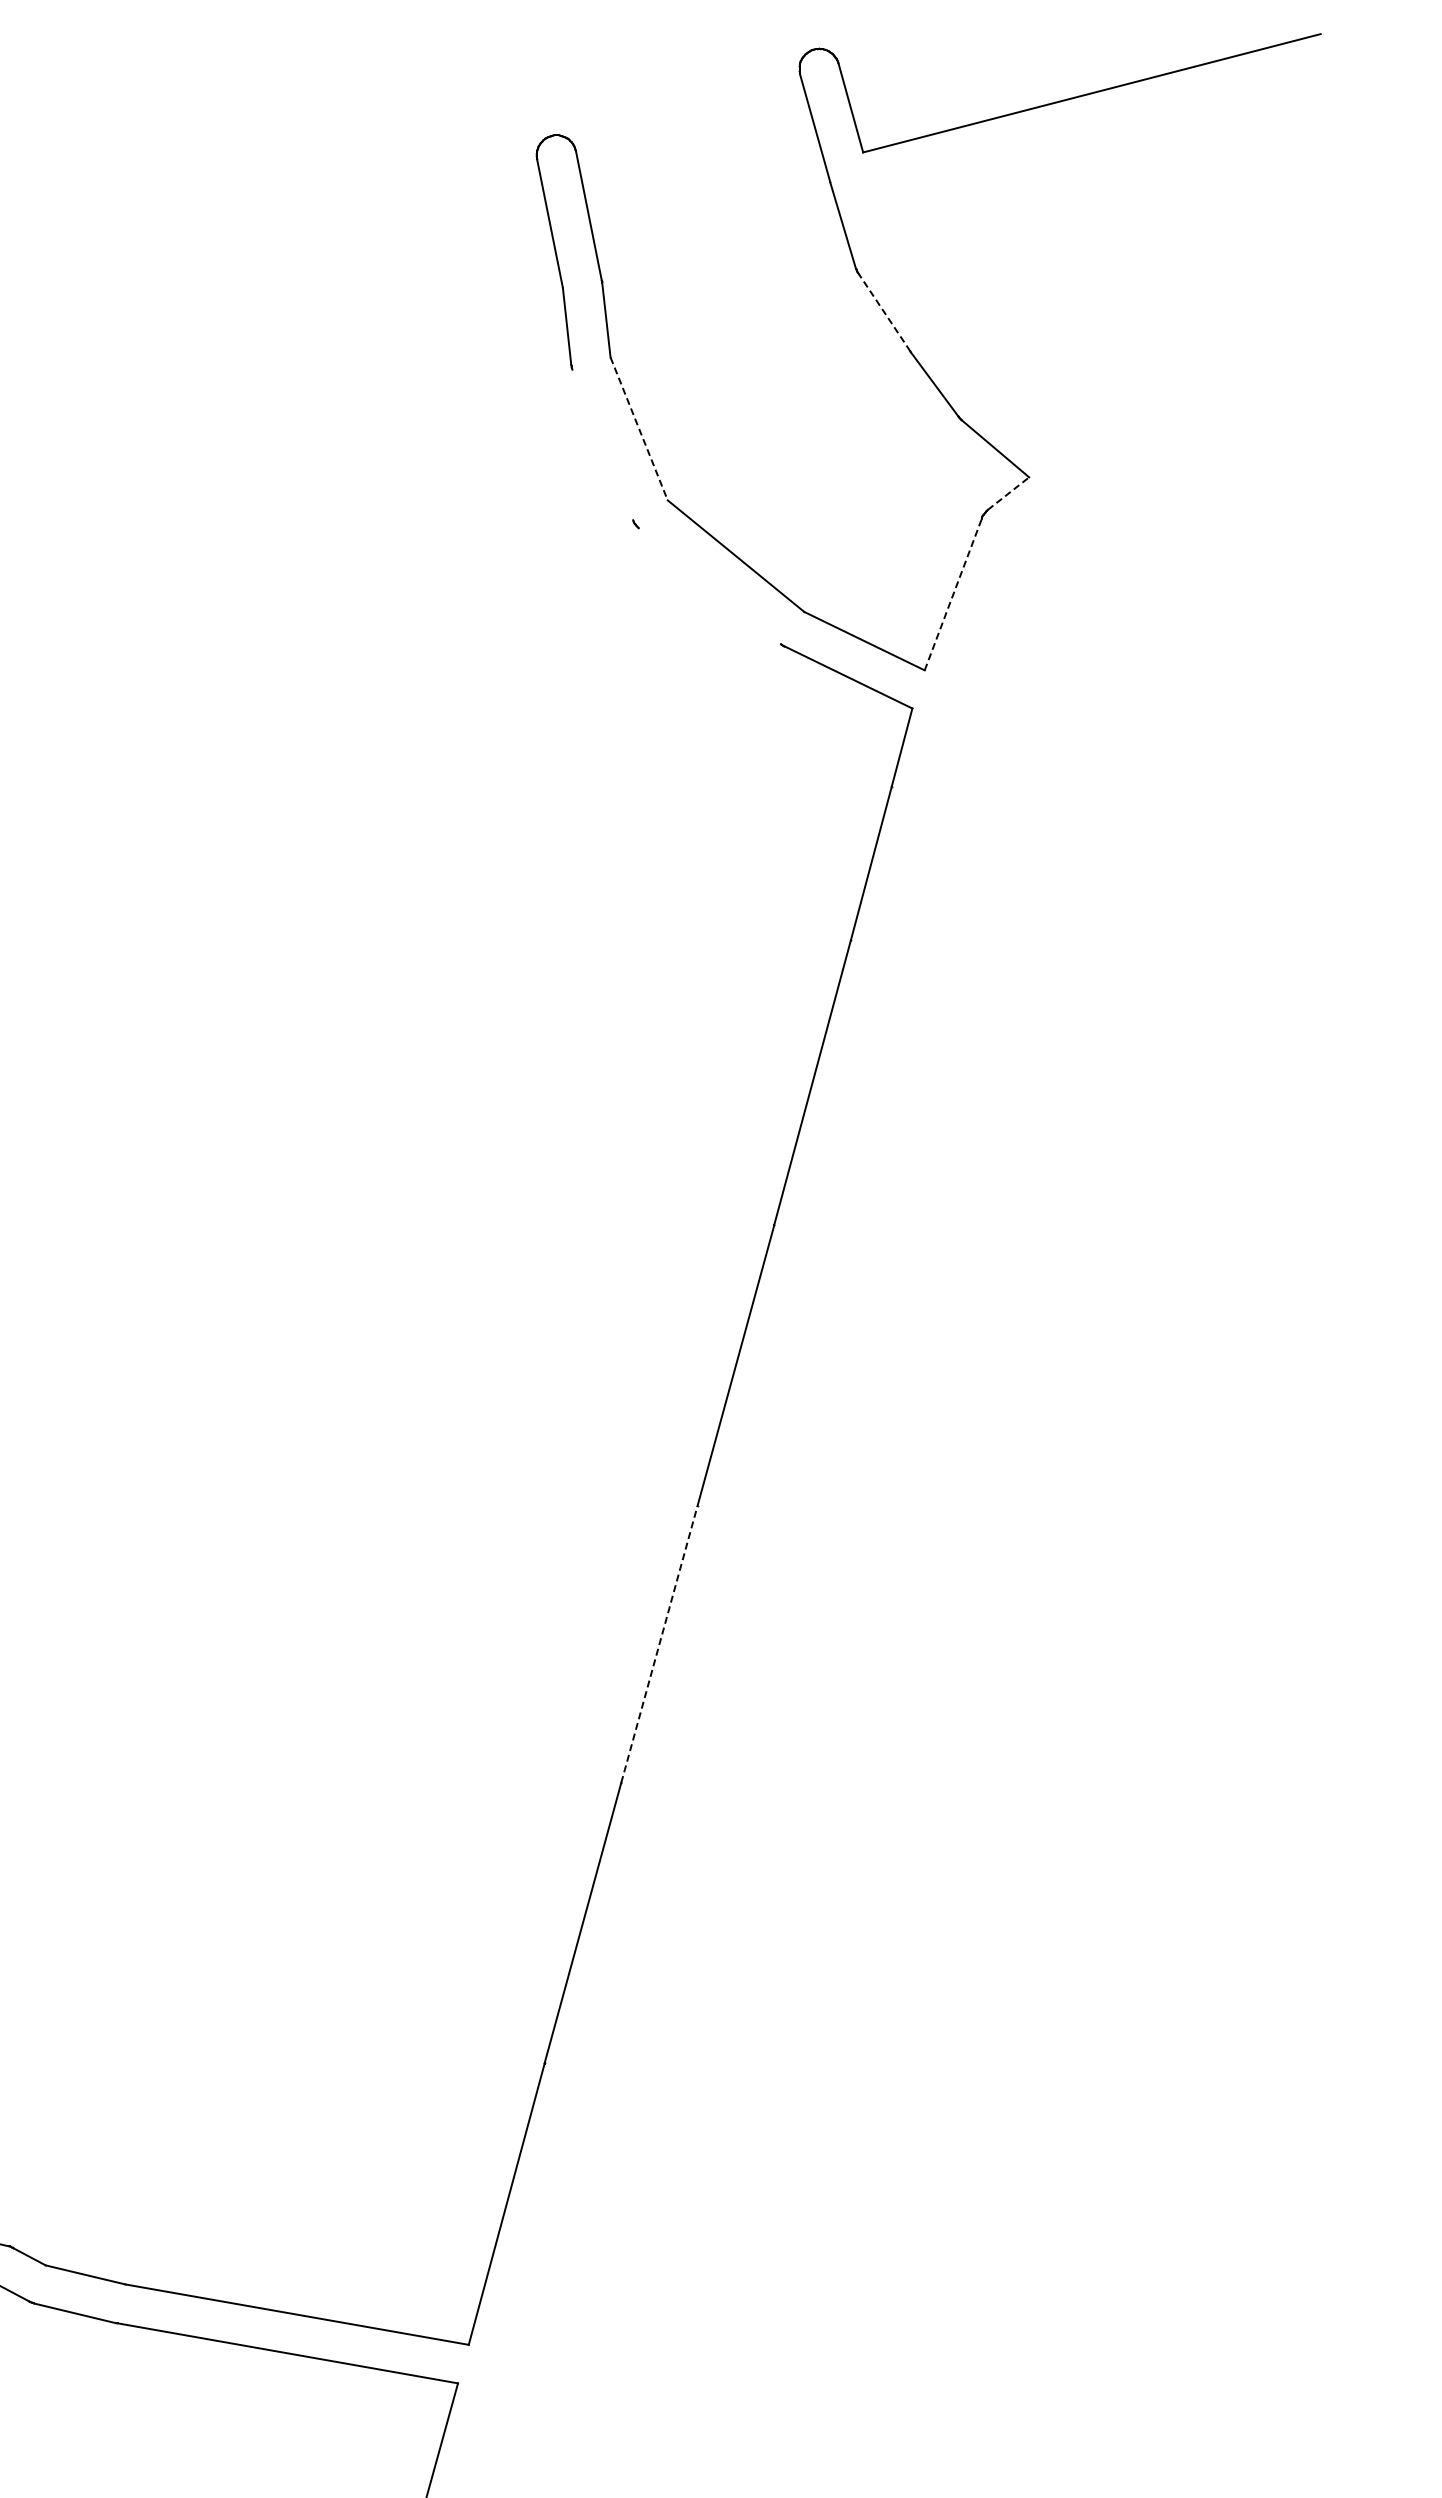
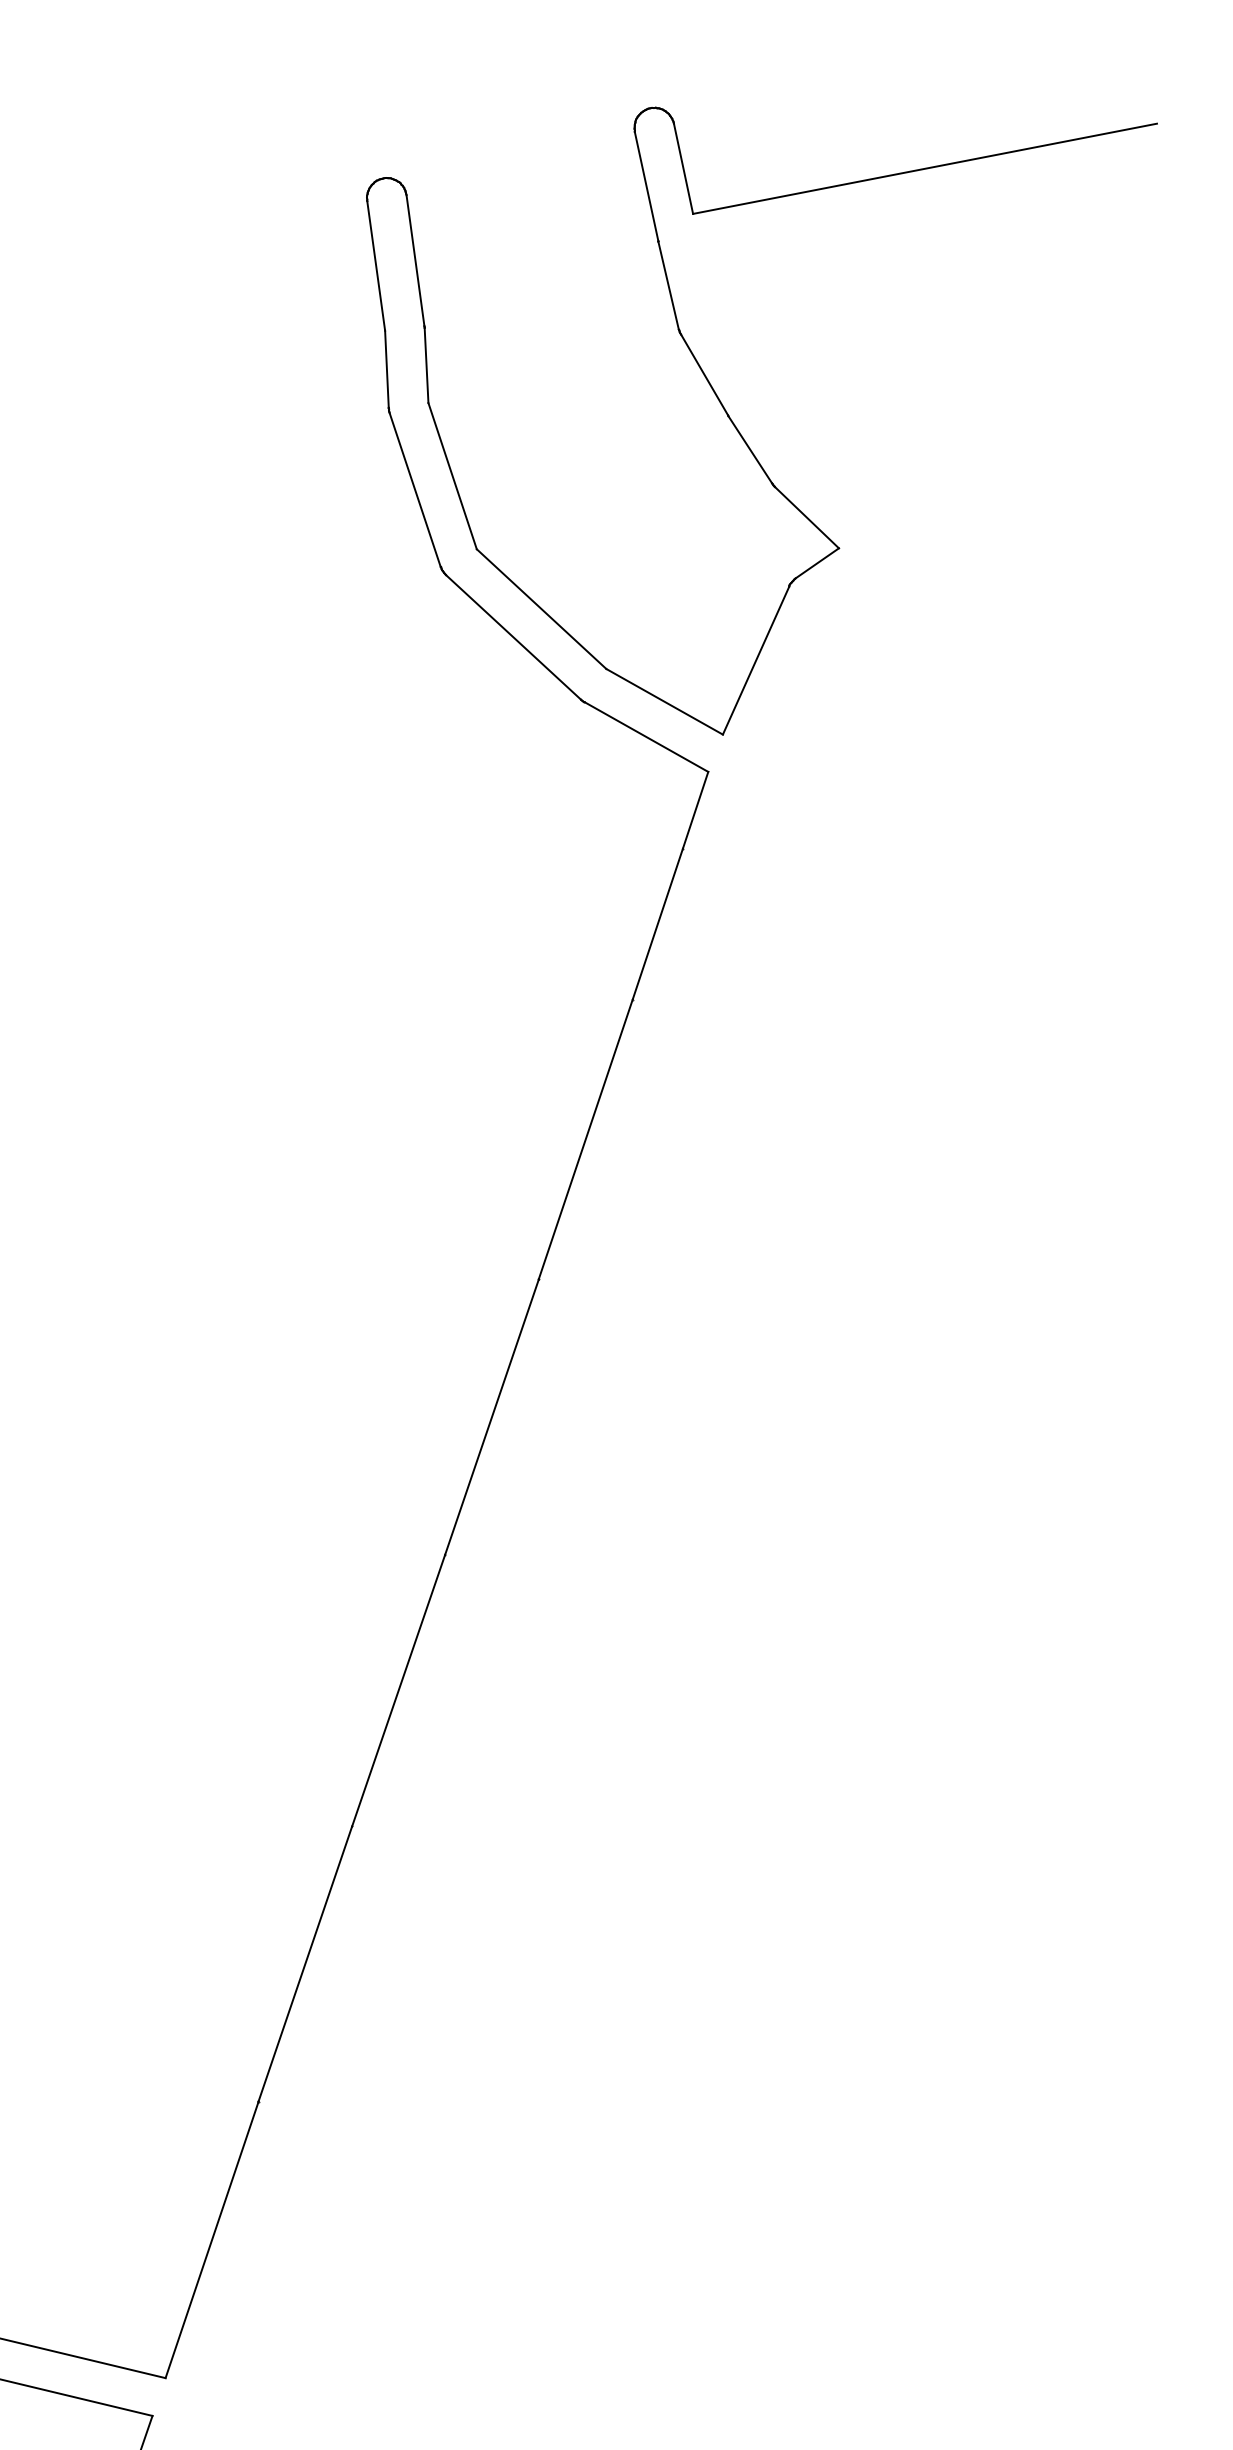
line: (884, 312) -> (704, 374), dashed -> solid
line: (639, 428) -> (452, 475), dashed -> solid
line: (602, 444) -> (415, 489), added
line: (1008, 493) -> (817, 563), dashed -> solid
line: (709, 586) -> (513, 637), added
line: (953, 594) -> (756, 660), dashed -> solid
line: (659, 1644) -> (398, 1690), dashed -> solid

